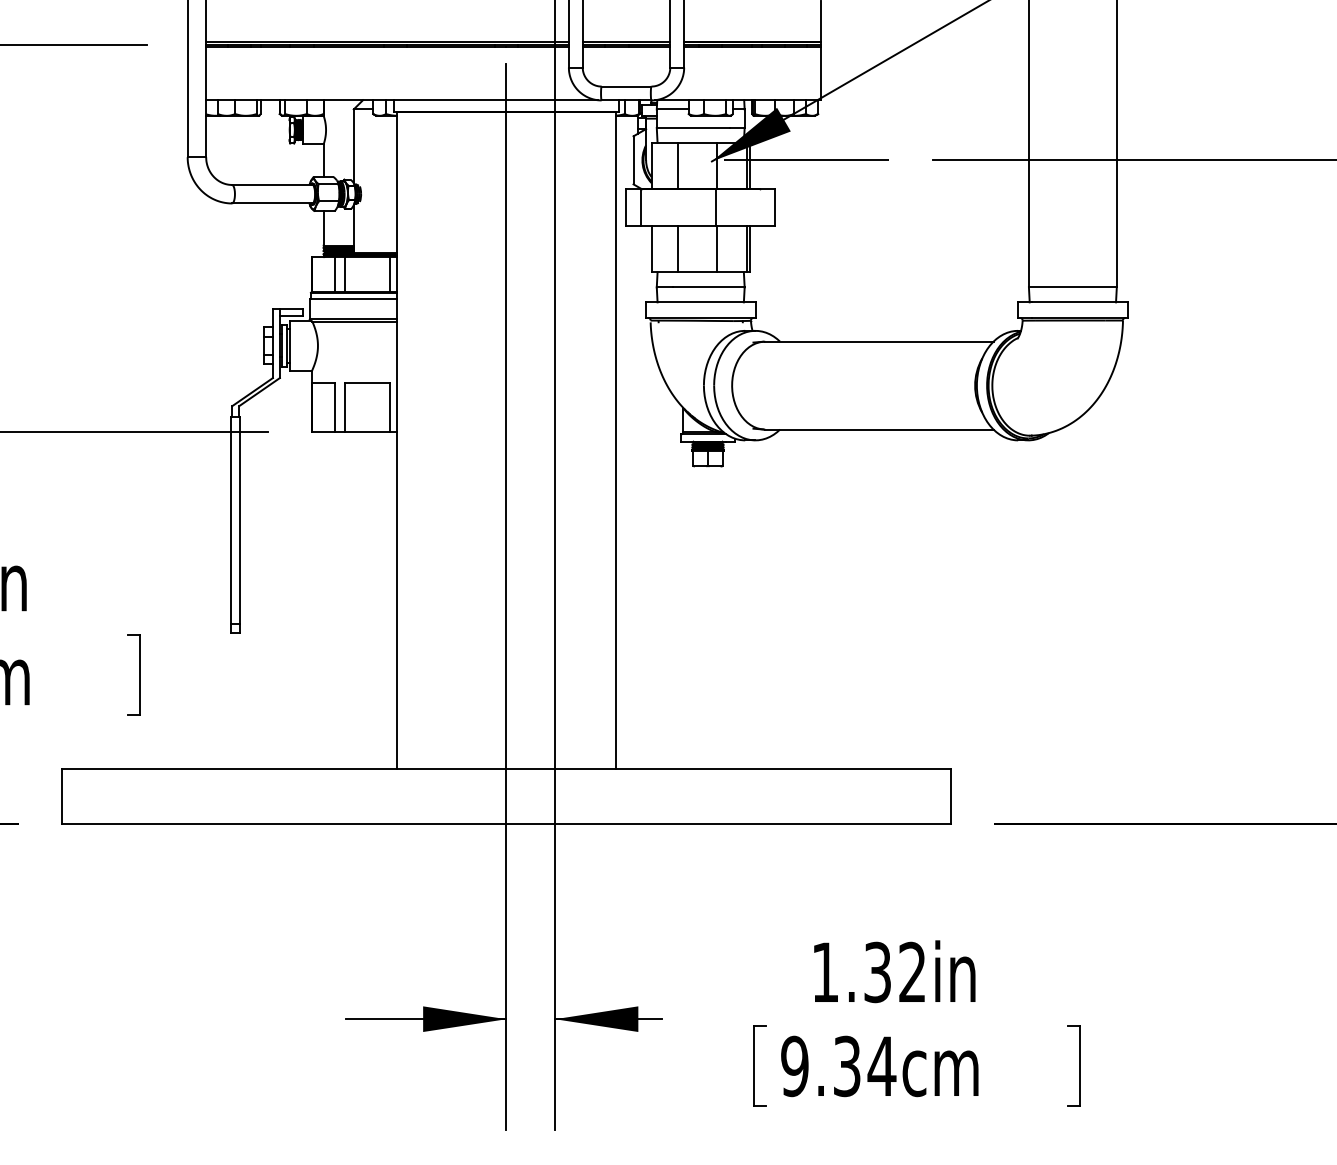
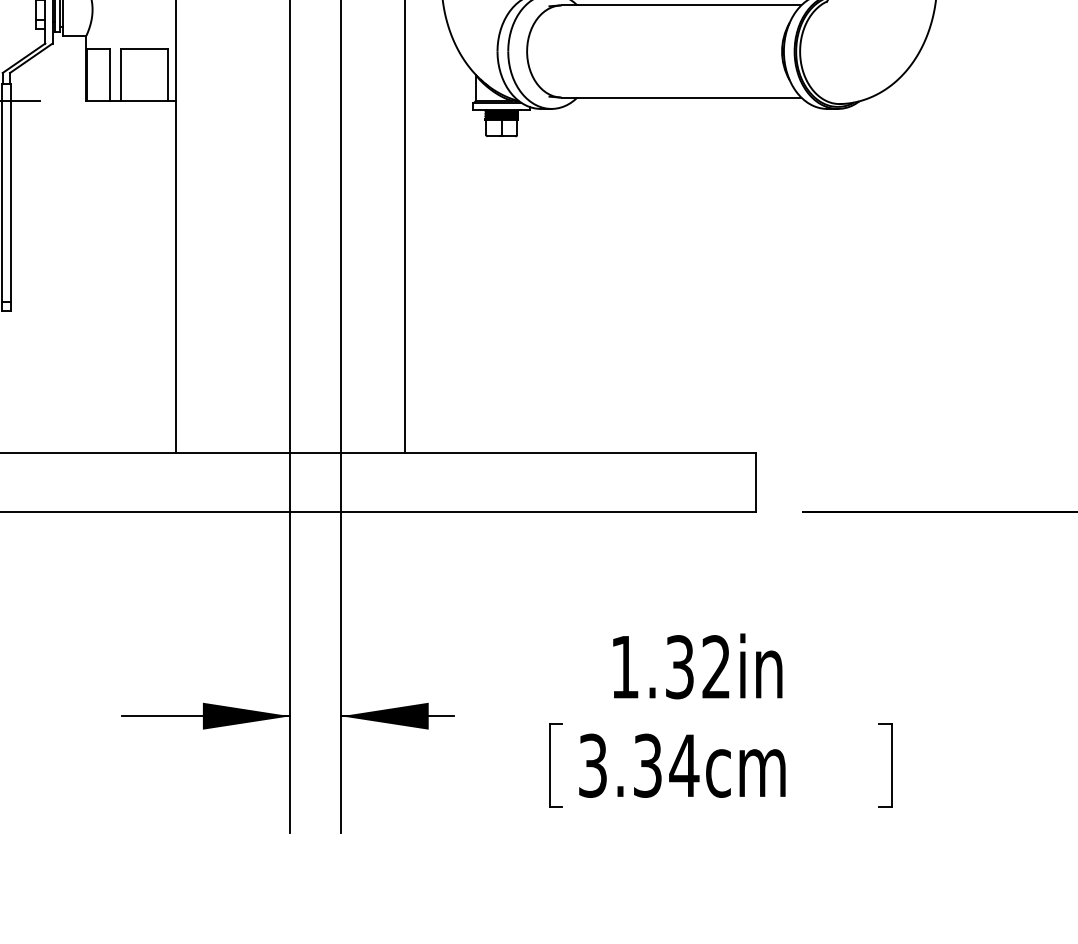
text: (794, 1065) -> (592, 764), 9.34cm -> 3.34cm

